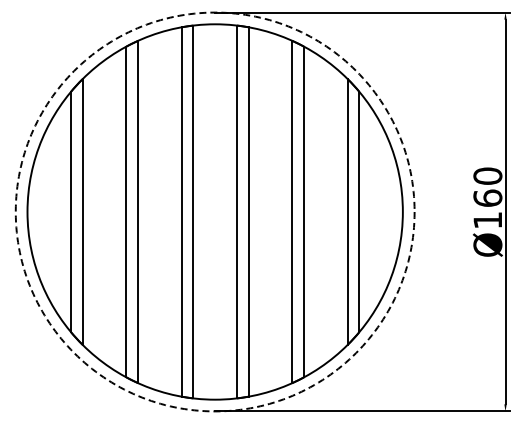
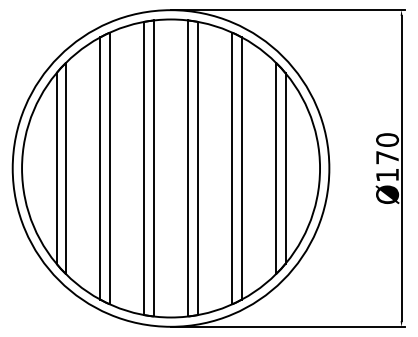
text: (487, 197) -> (387, 156), Ø160 -> Ø170
circle: (214, 211) -> (170, 168), dashed -> solid

